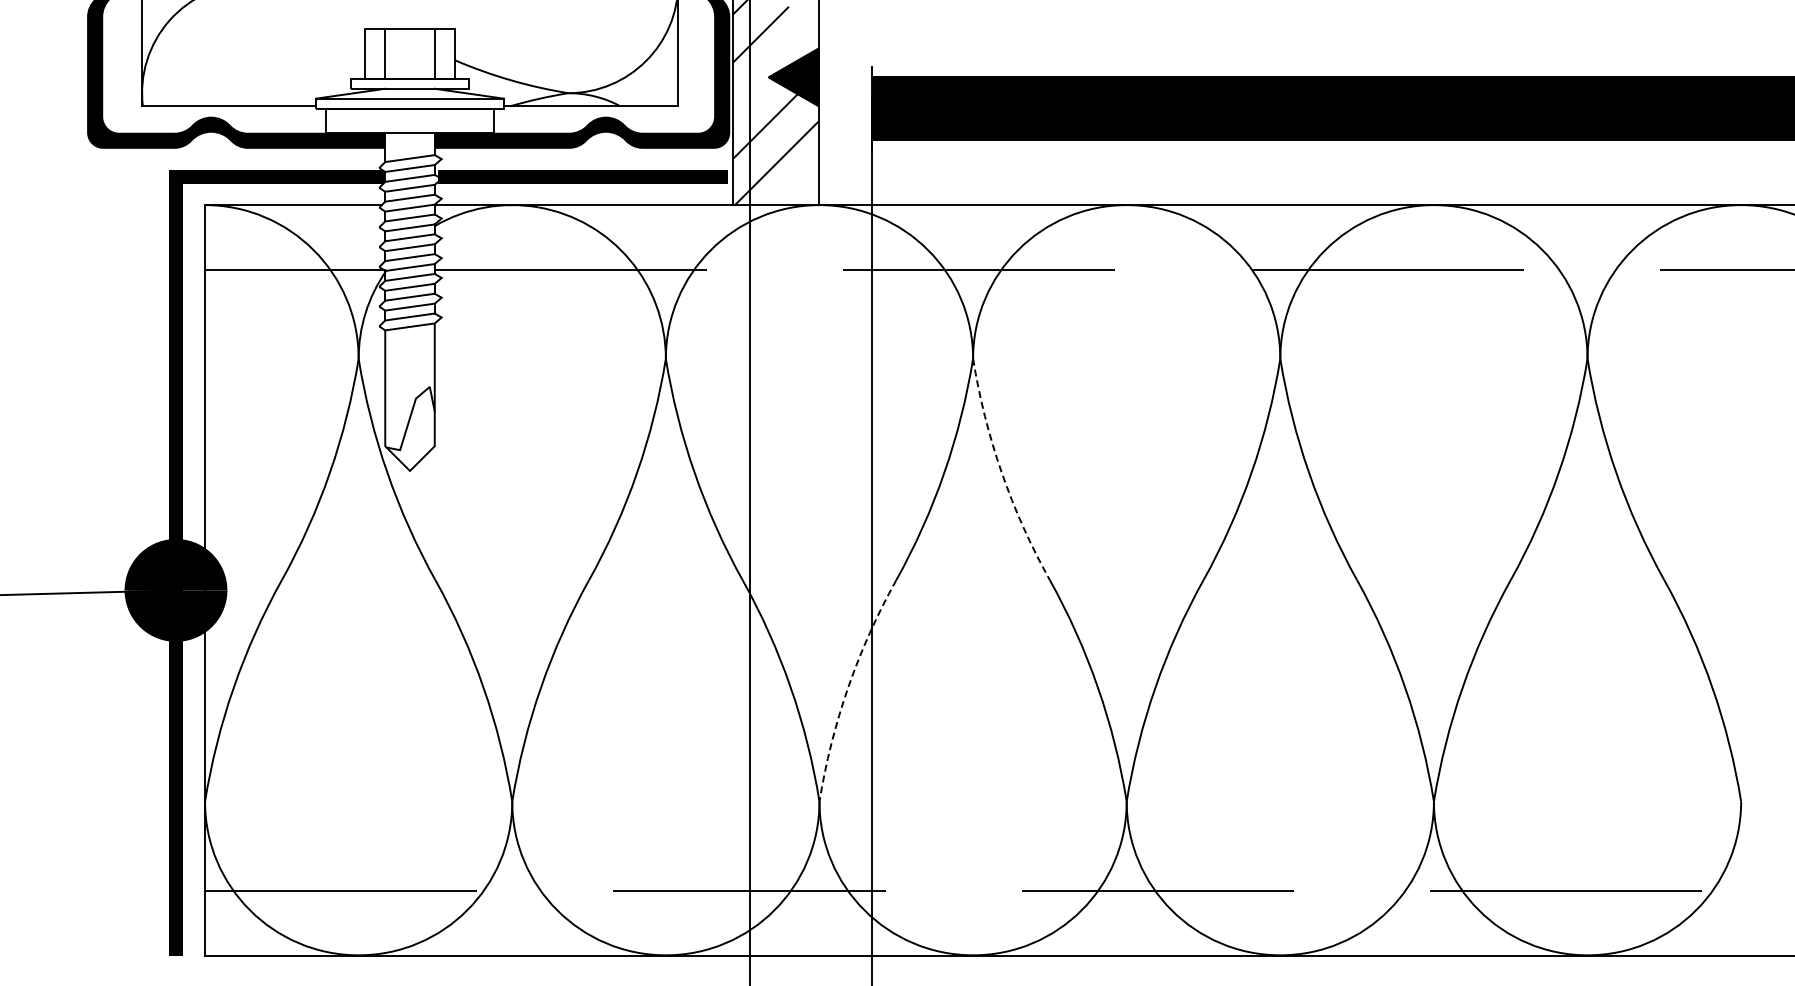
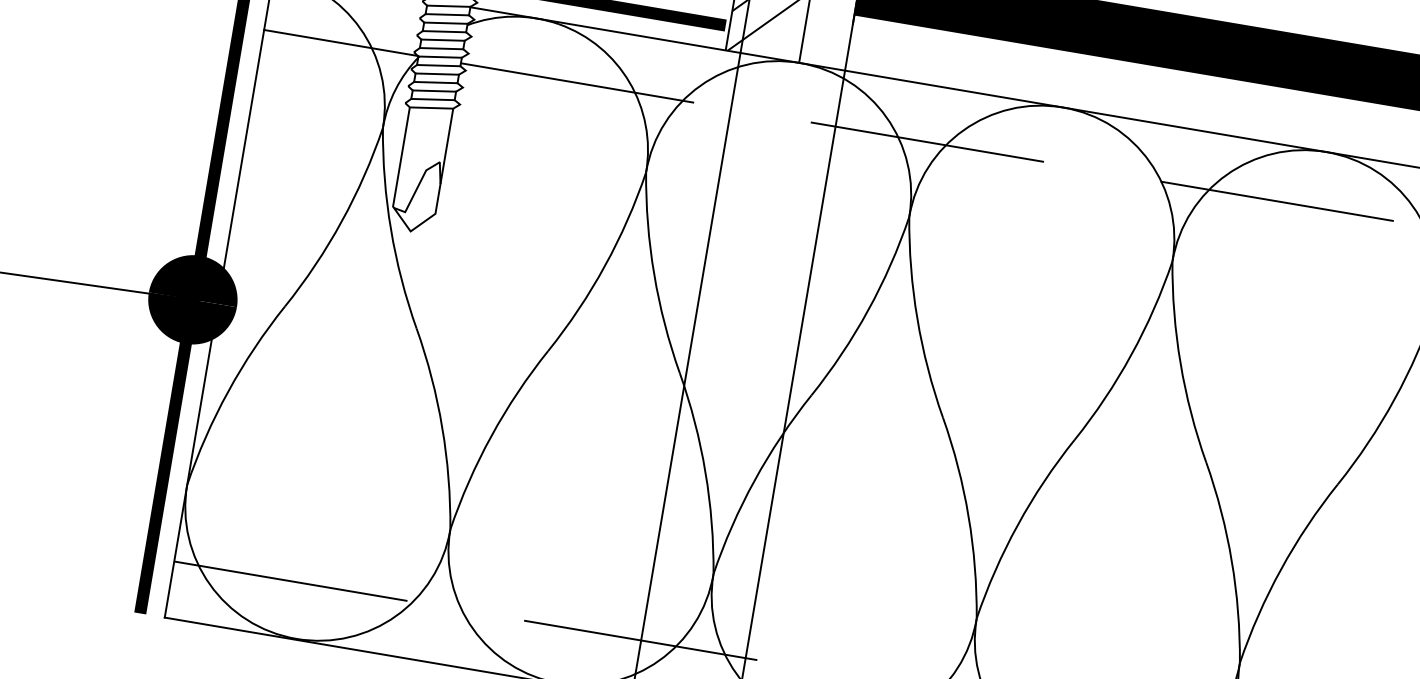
arc: (1001, 472) -> (917, 318), dashed -> solid
arc: (848, 687) -> (754, 480), dashed -> solid

